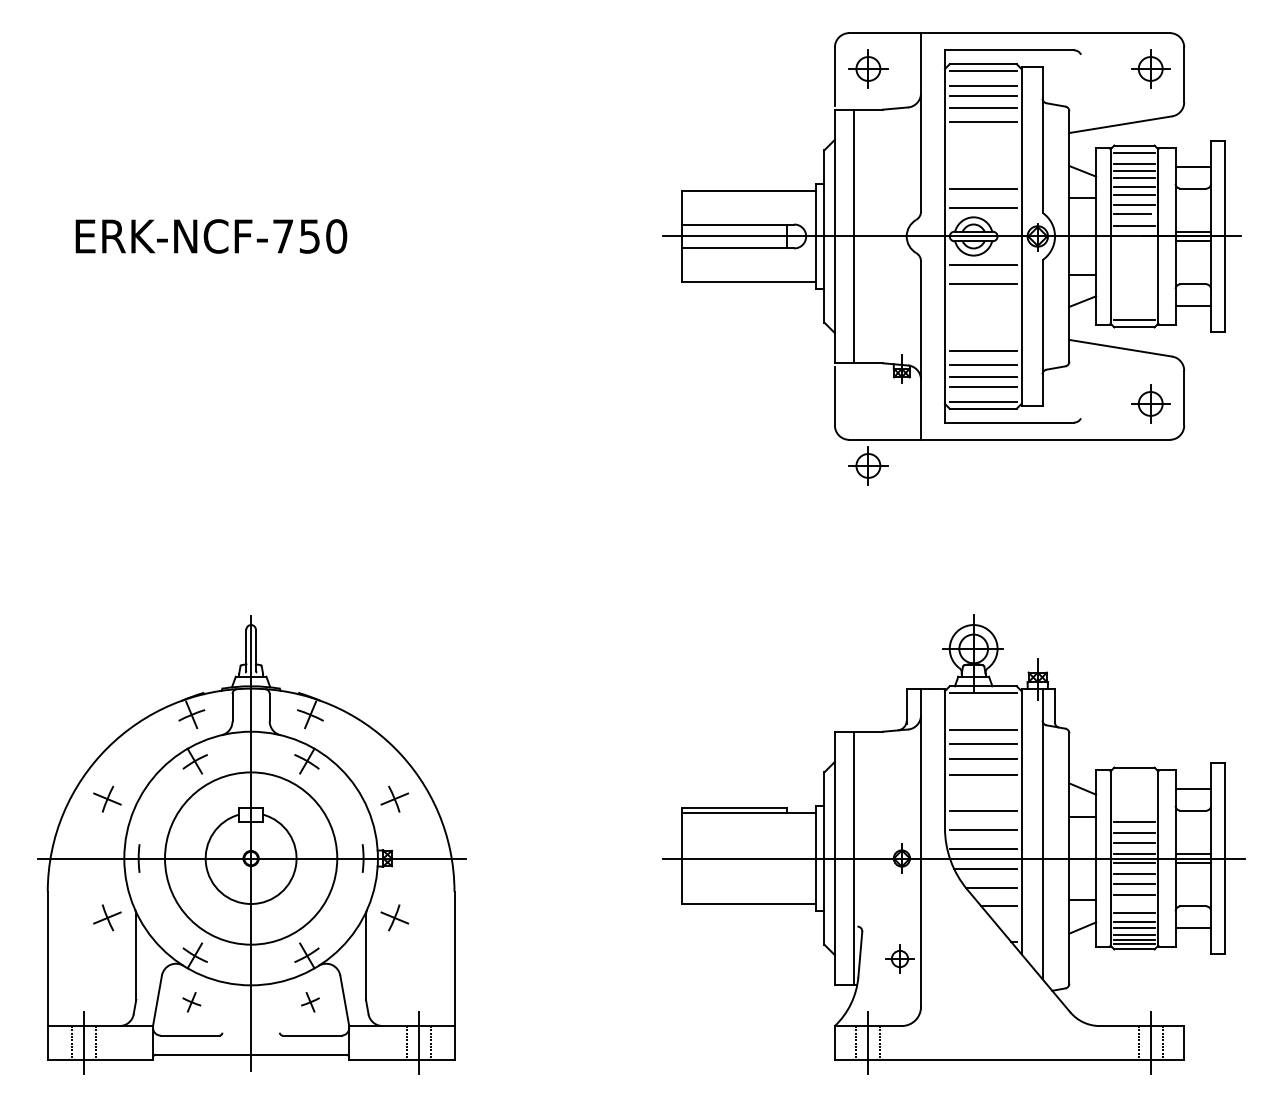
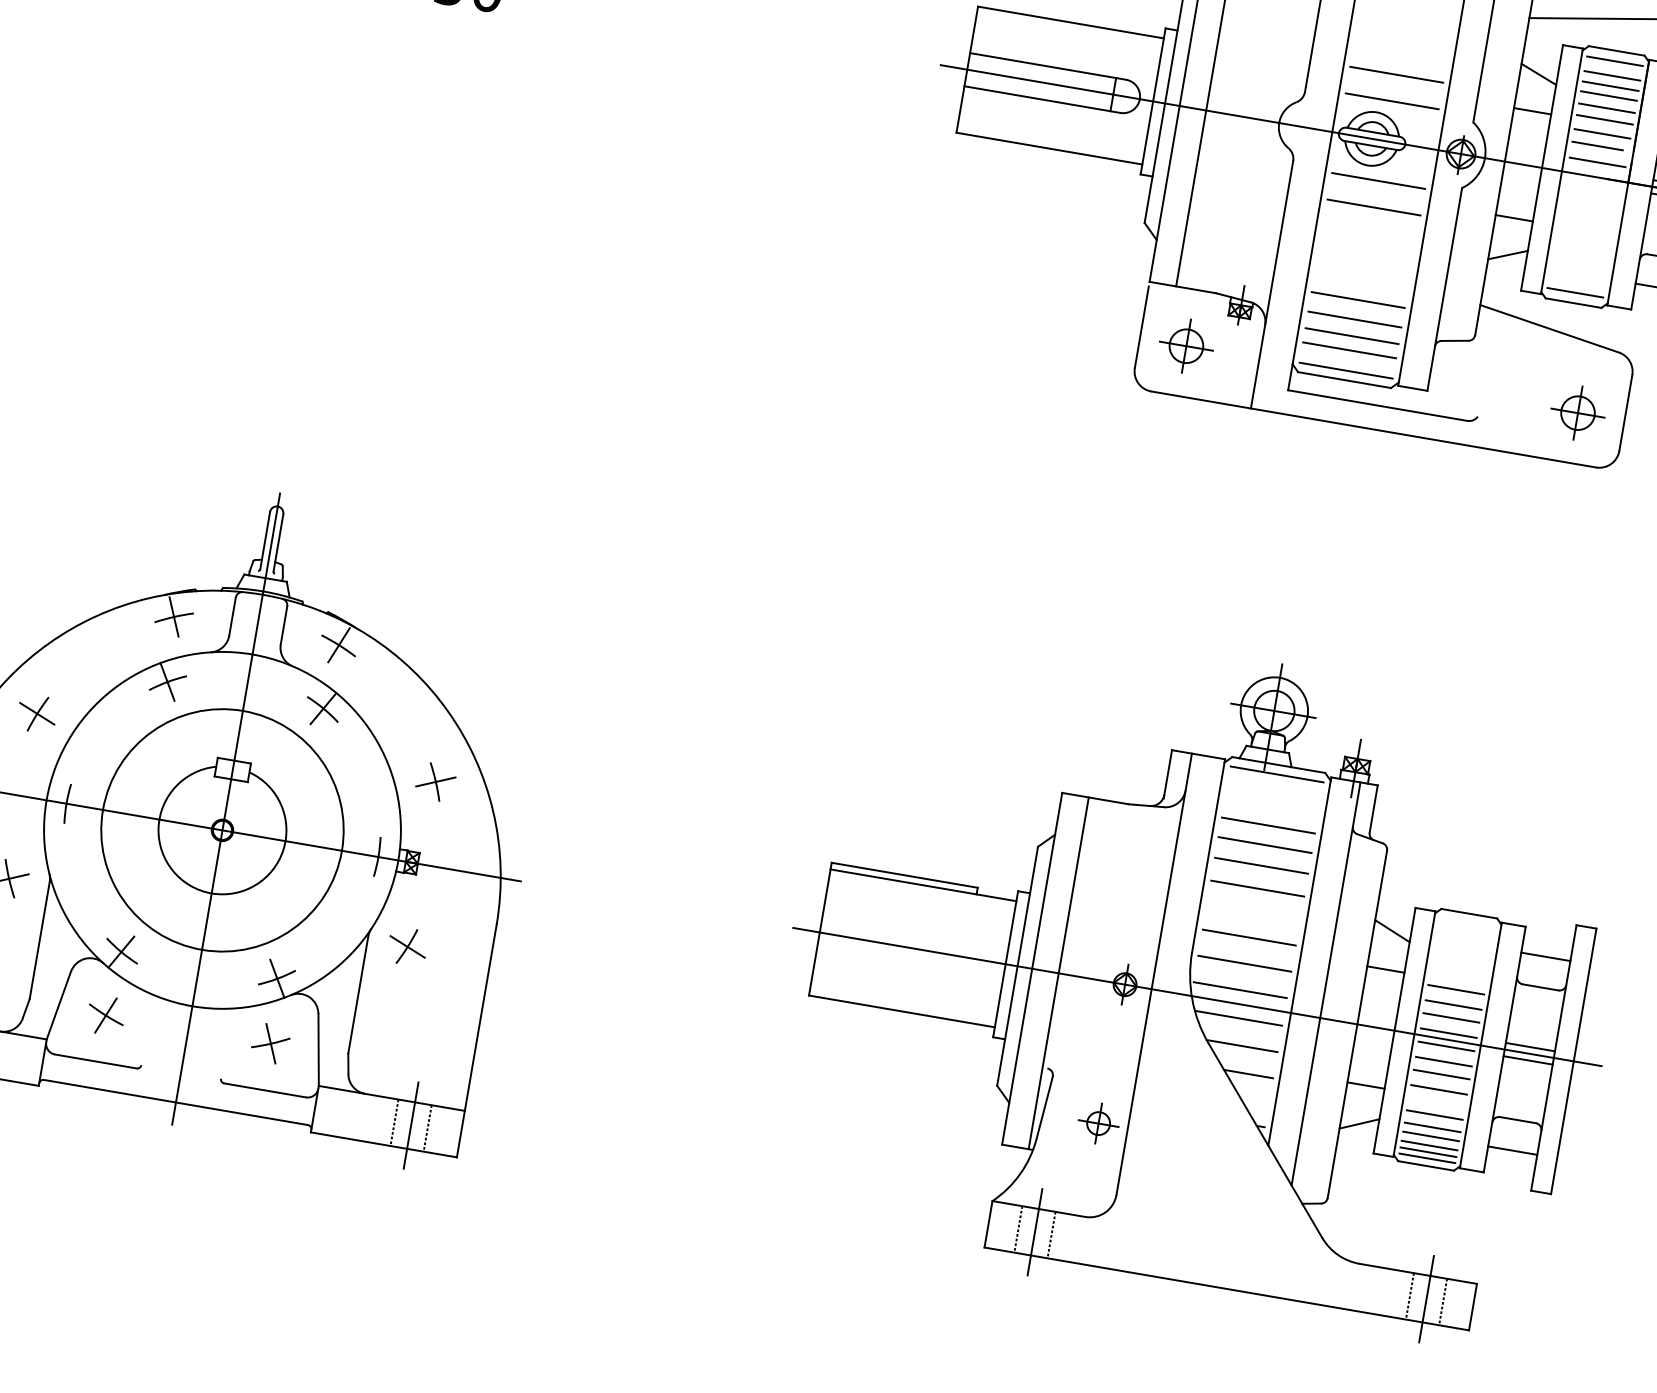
part: (868, 465) -> (1186, 345), moved
part: (191, 1002) -> (105, 1015), size x1.43
part: (310, 1002) -> (270, 1044), size x1.43

